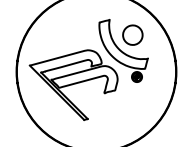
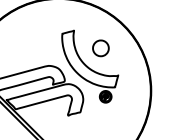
part: (132, 34) -> (100, 47), size x0.7

